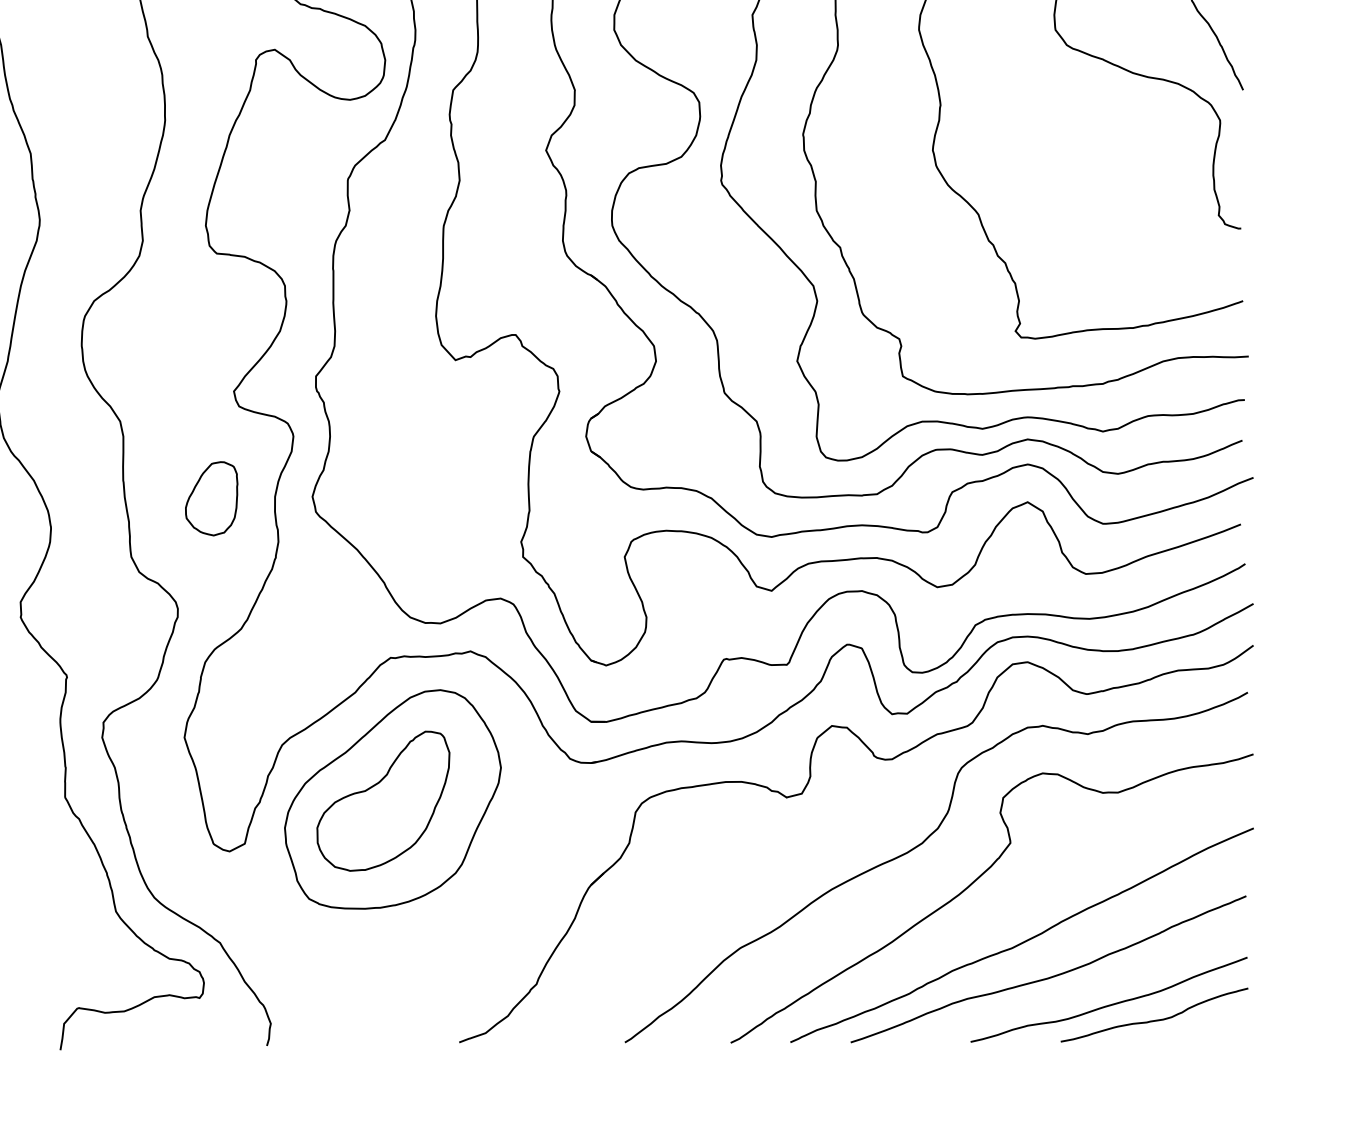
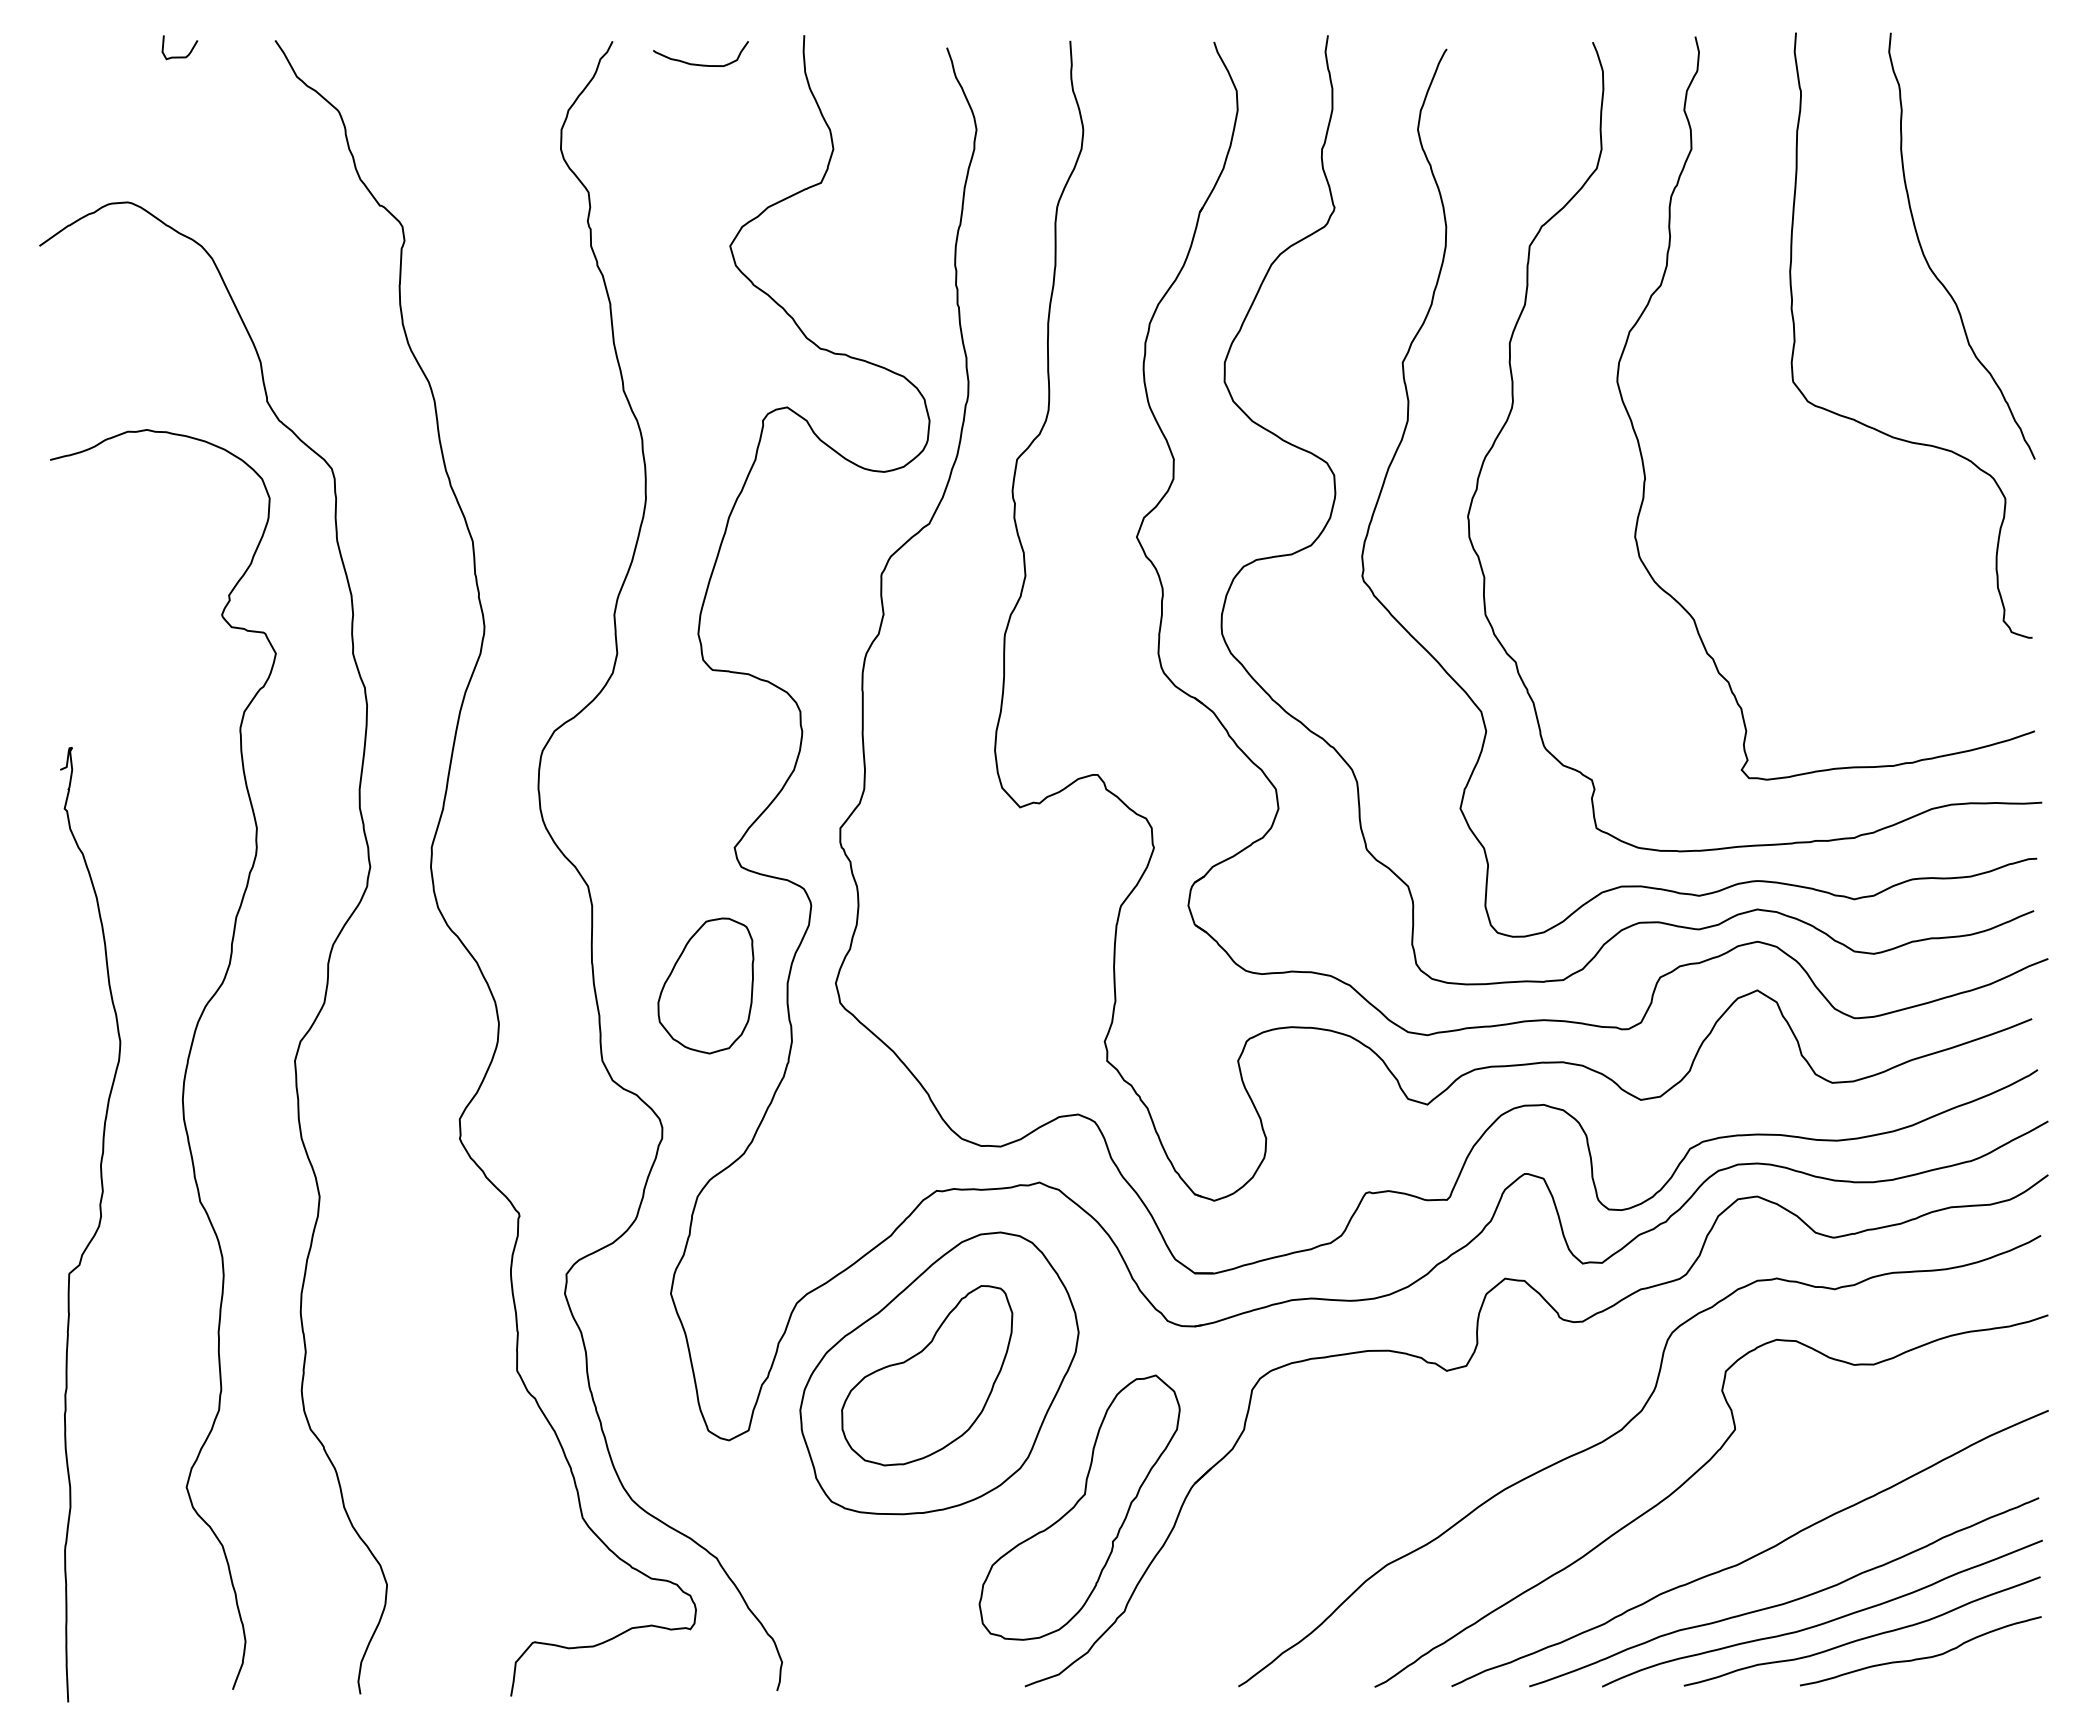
part: (211, 498) -> (705, 985), size x1.43
part: (501, 903) -> (1079, 1507), added
curve: (1081, 992) -> (1826, 1621), added

